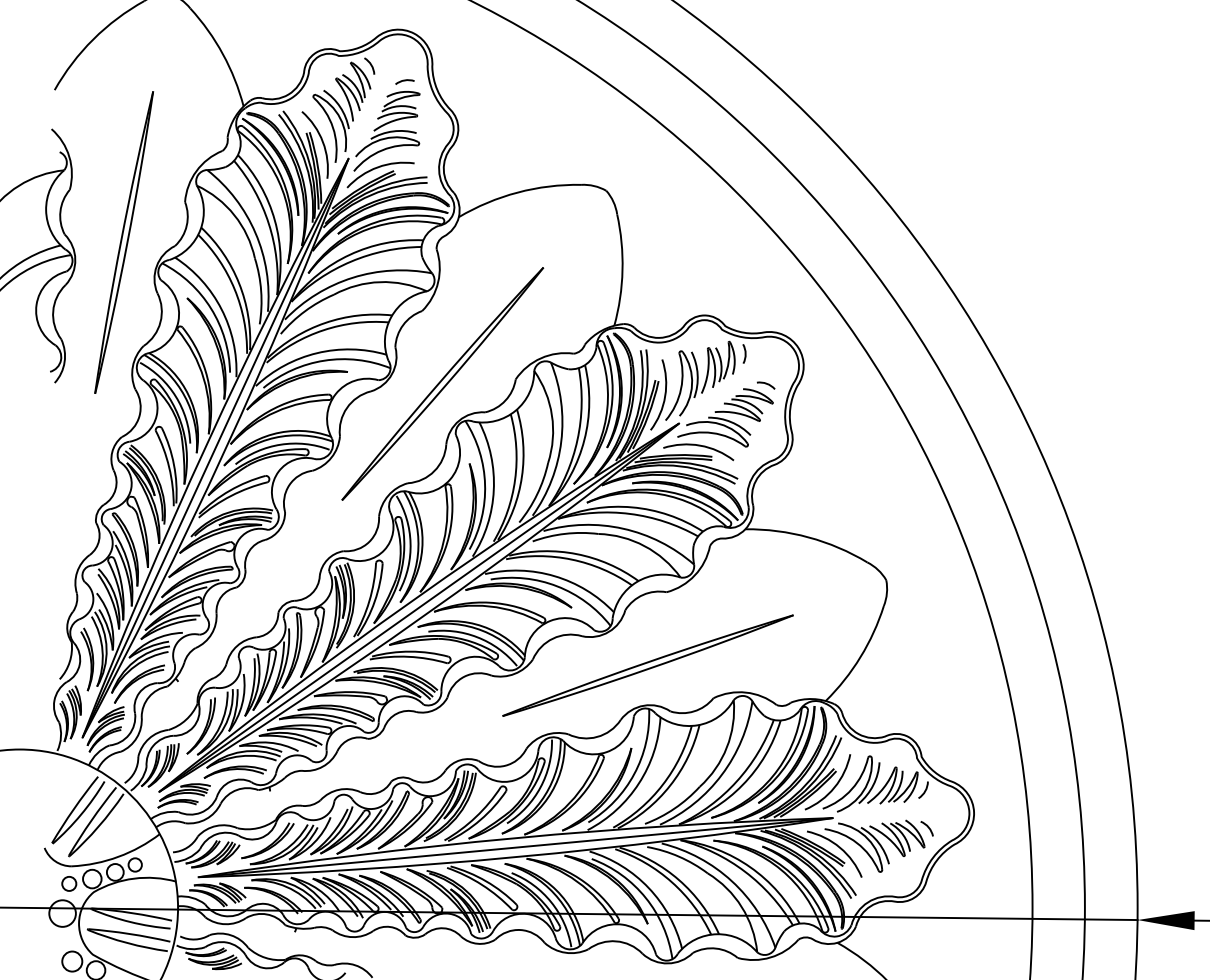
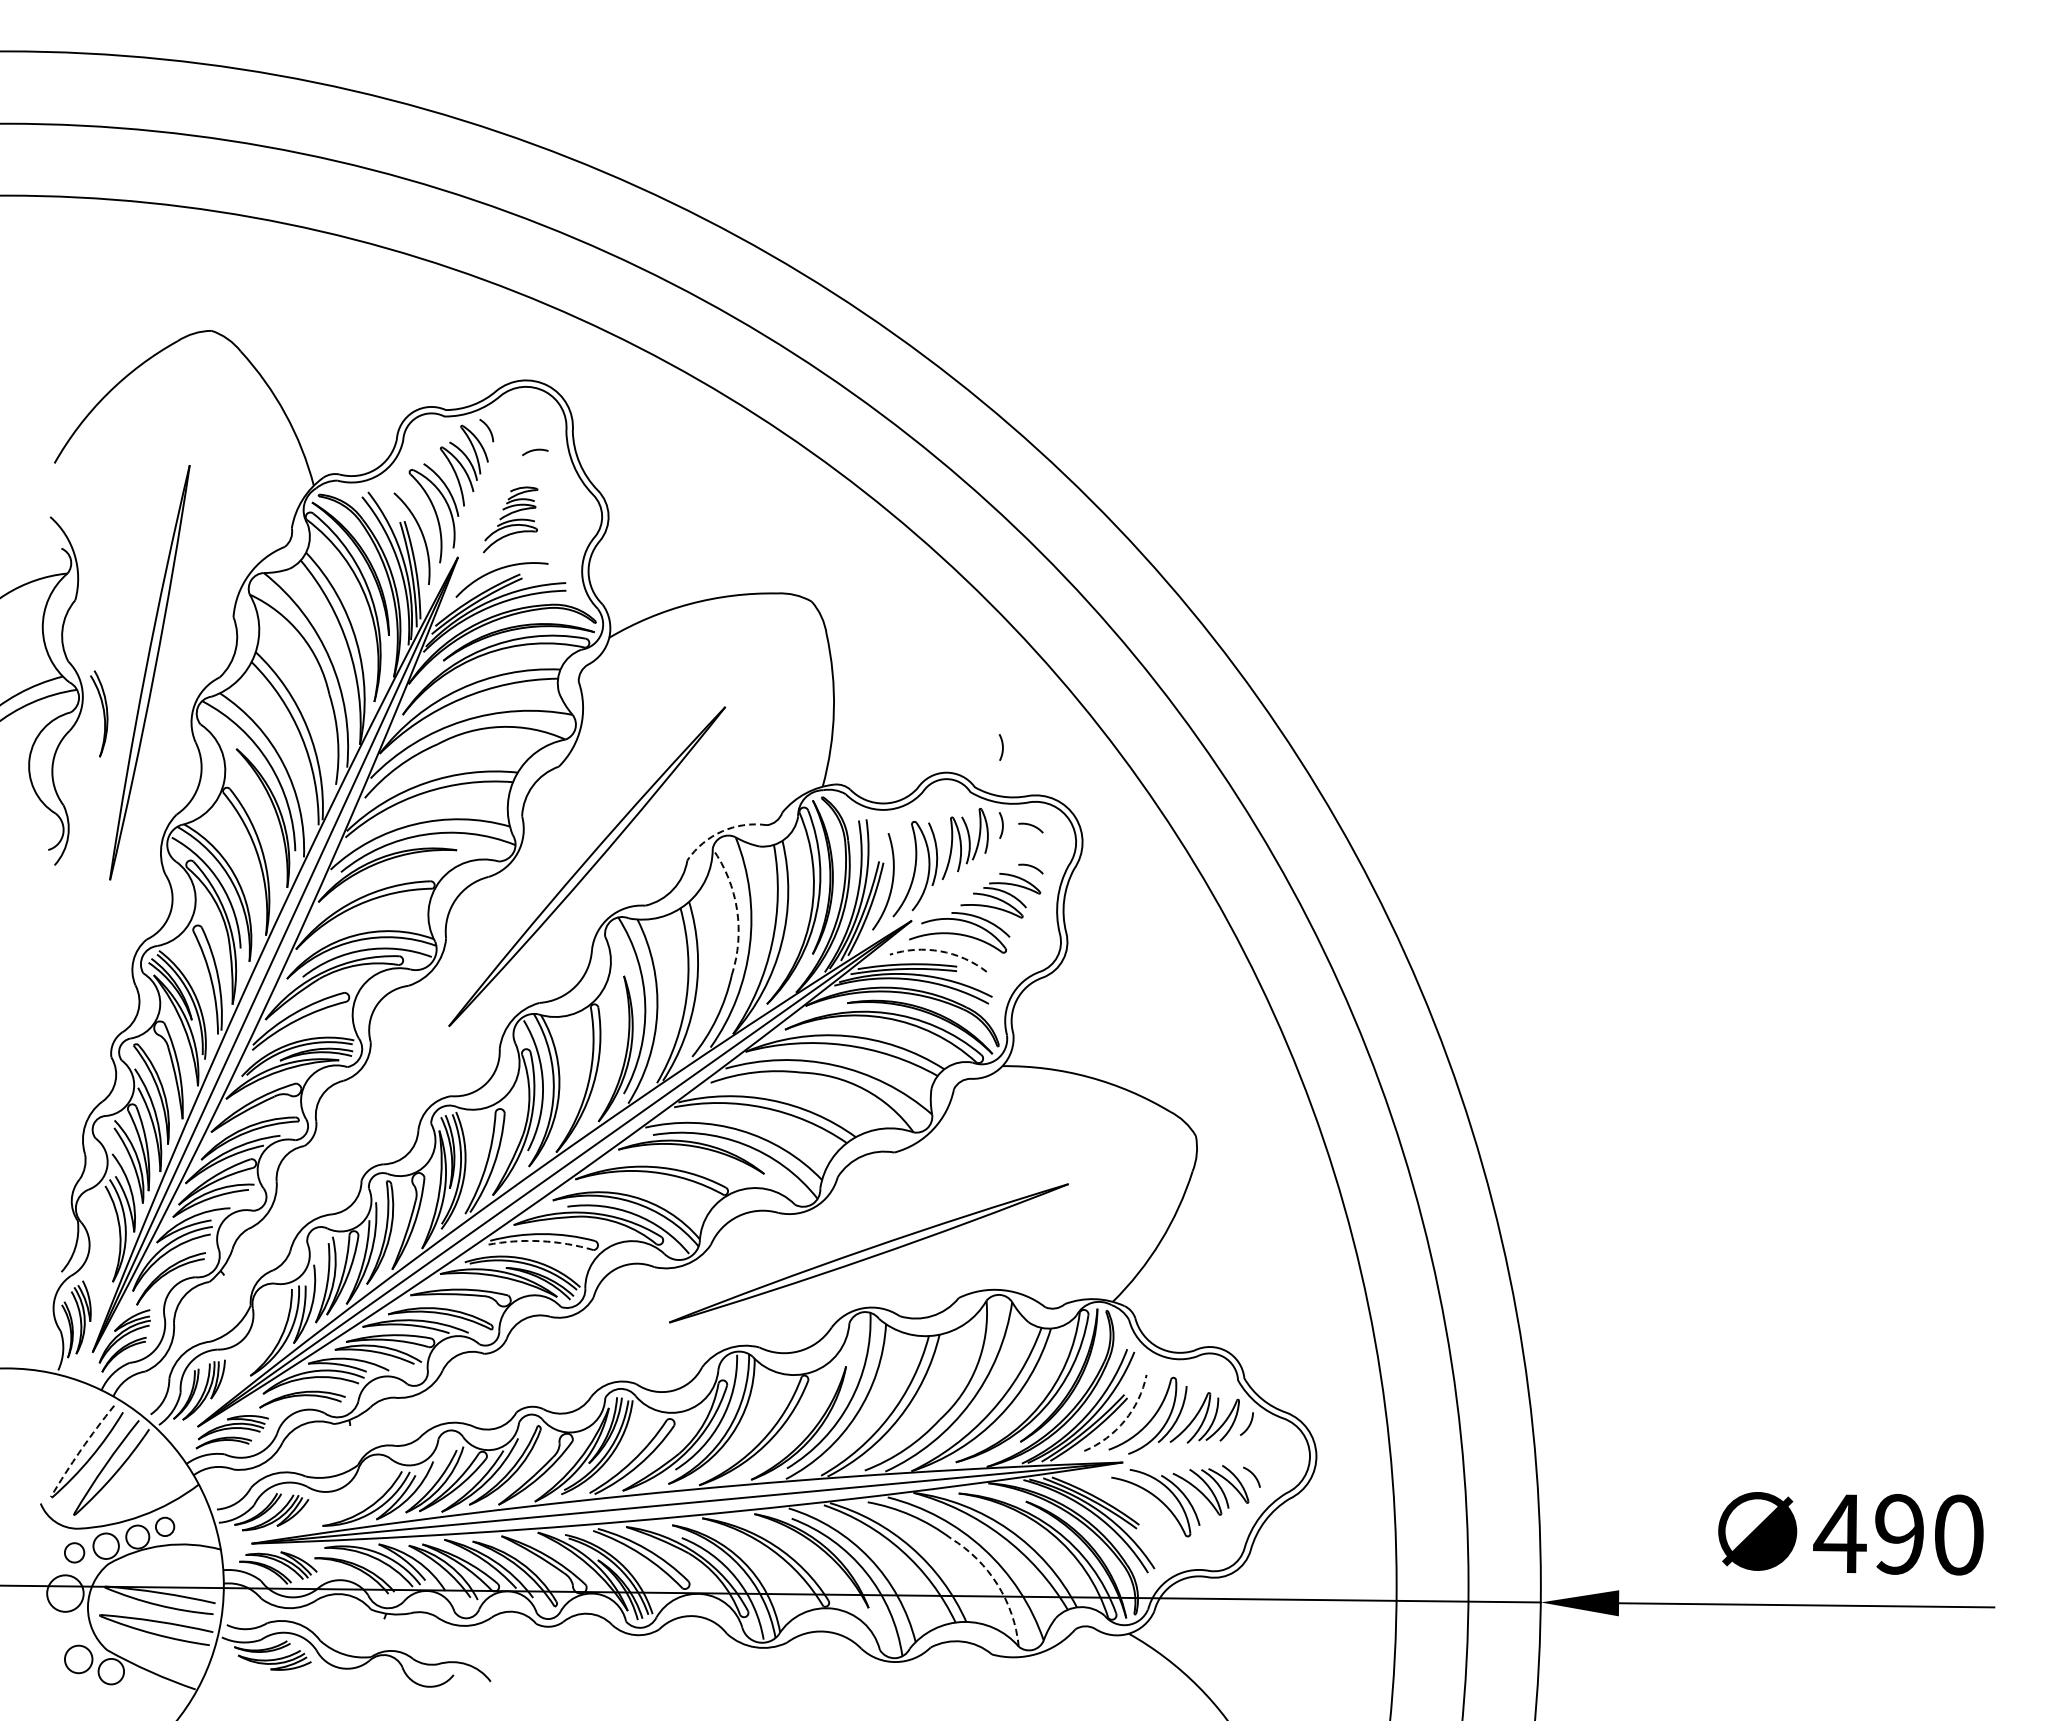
part: (386, 130) -> (510, 519), size x0.6
arc: (745, 297) -> (1002, 747), added
arc: (766, 354) -> (1031, 826), added
arc: (541, 358) -> (722, 831), solid -> dashed
arc: (552, 415) -> (737, 909), solid -> dashed
arc: (700, 445) -> (940, 951), solid -> dashed
arc: (408, 657) -> (540, 1241), solid -> dashed
part: (87, 659) -> (99, 713), moved
part: (201, 726) -> (255, 1336), removed
arc: (834, 787) -> (1124, 1420), solid -> dashed
arc: (73, 809) -> (80, 1450), solid -> dashed
part: (270, 844) -> (350, 1498), removed
arc: (840, 848) -> (1132, 1504), removed
arc: (741, 906) -> (997, 1584), solid -> dashed

